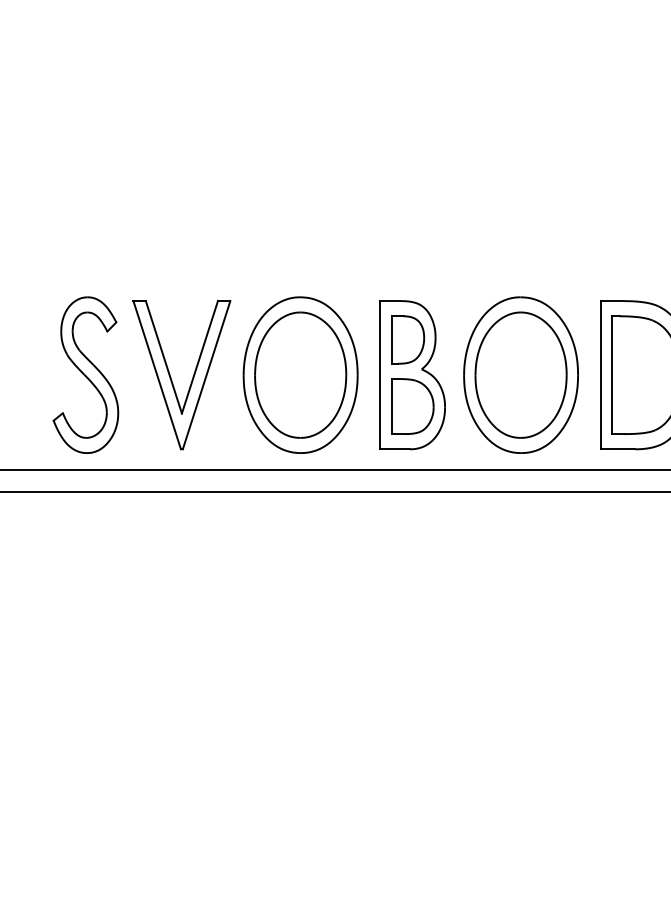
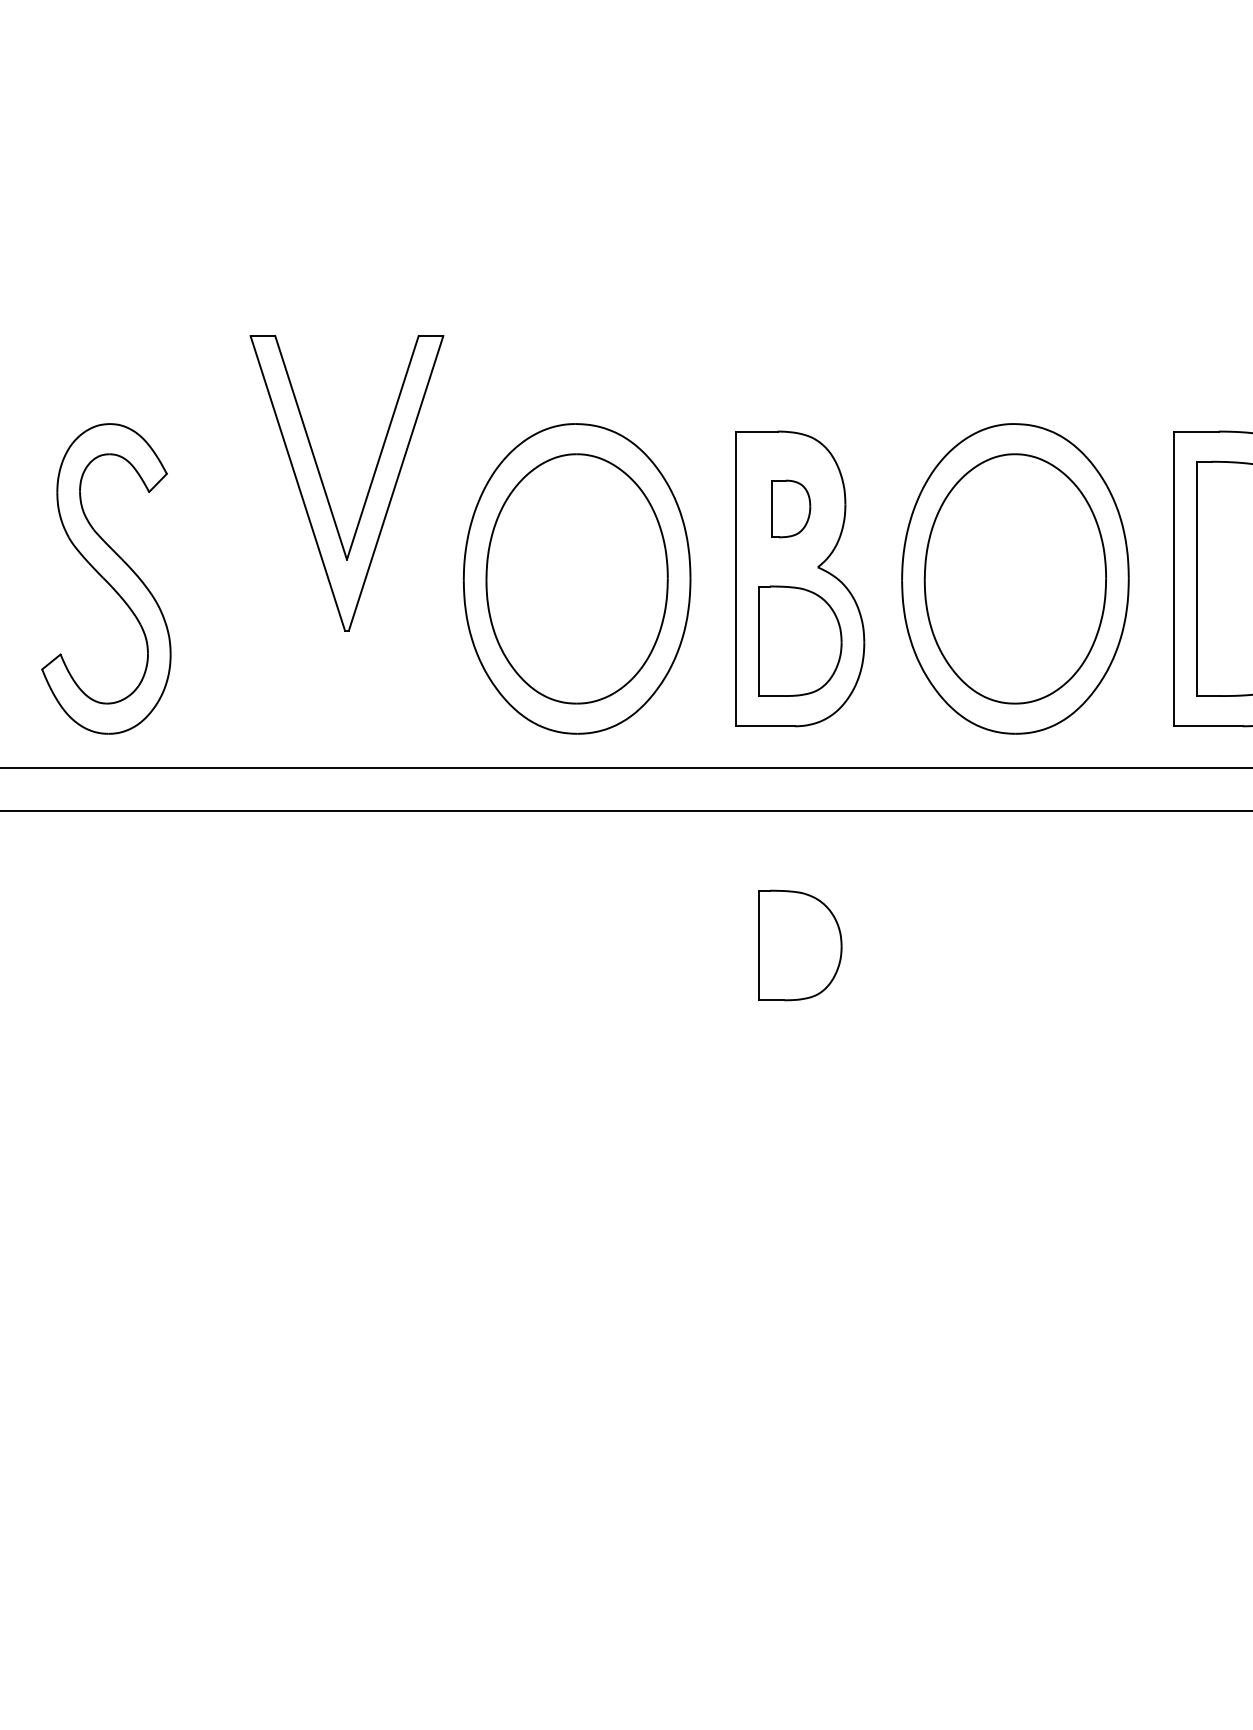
part: (408, 339) -> (791, 507), size x0.6
part: (85, 374) -> (105, 577), moved
part: (171, 377) -> (326, 488), moved
part: (412, 559) -> (799, 945), added

